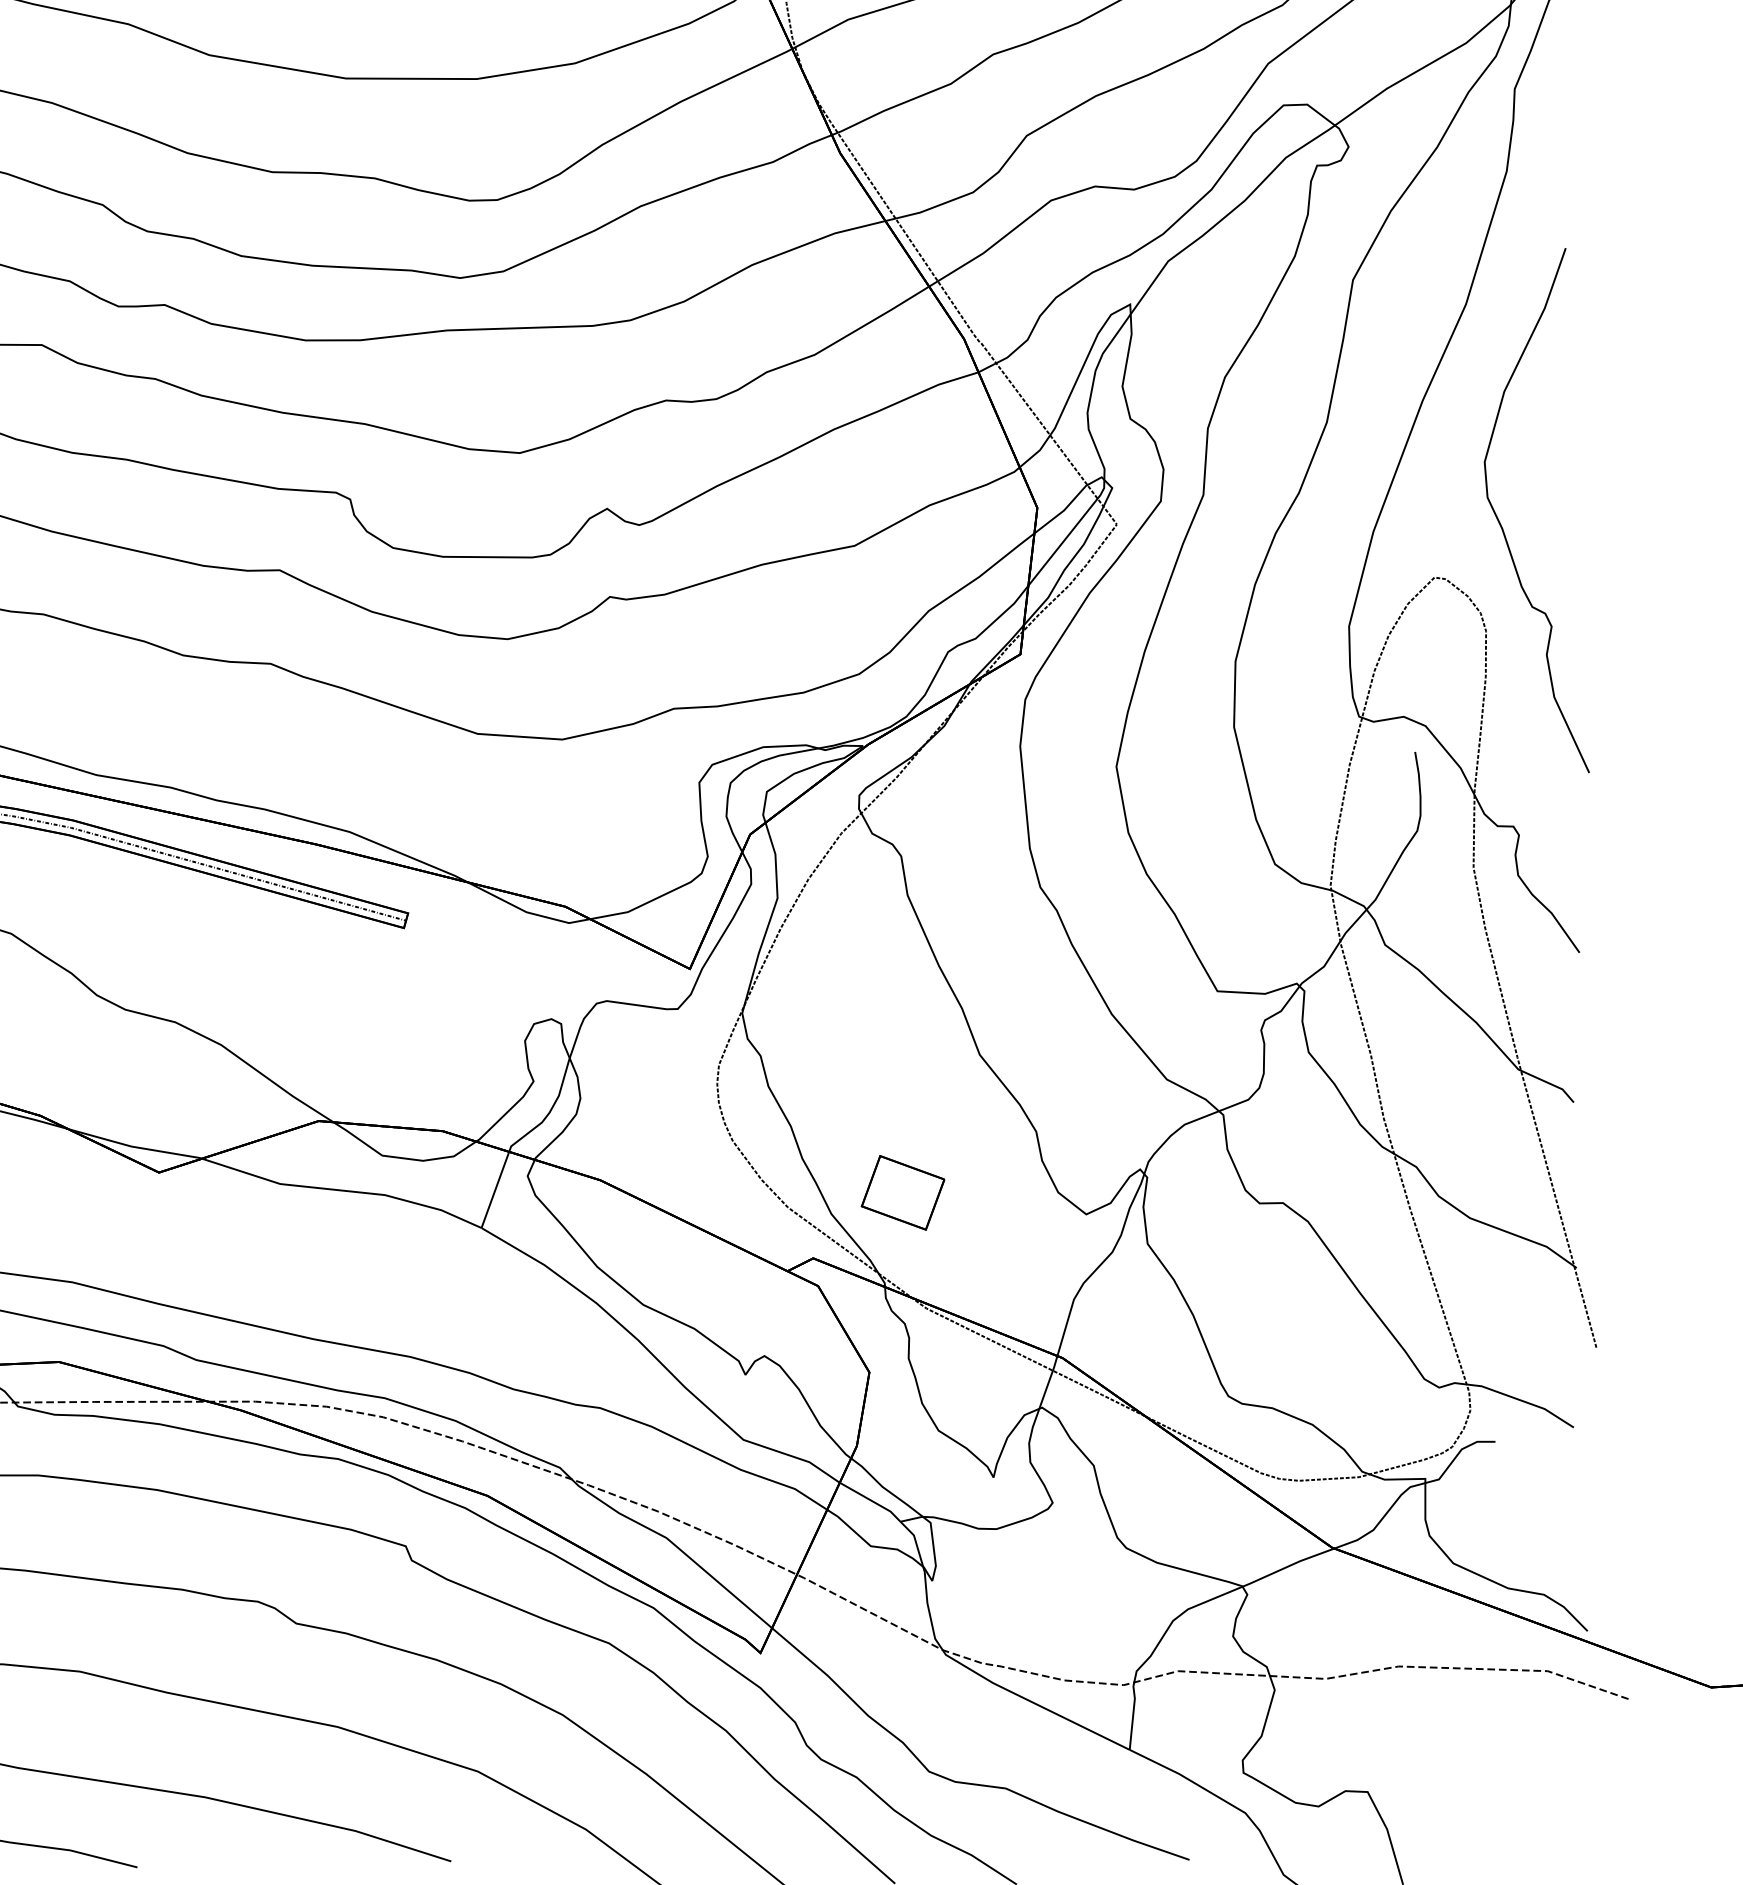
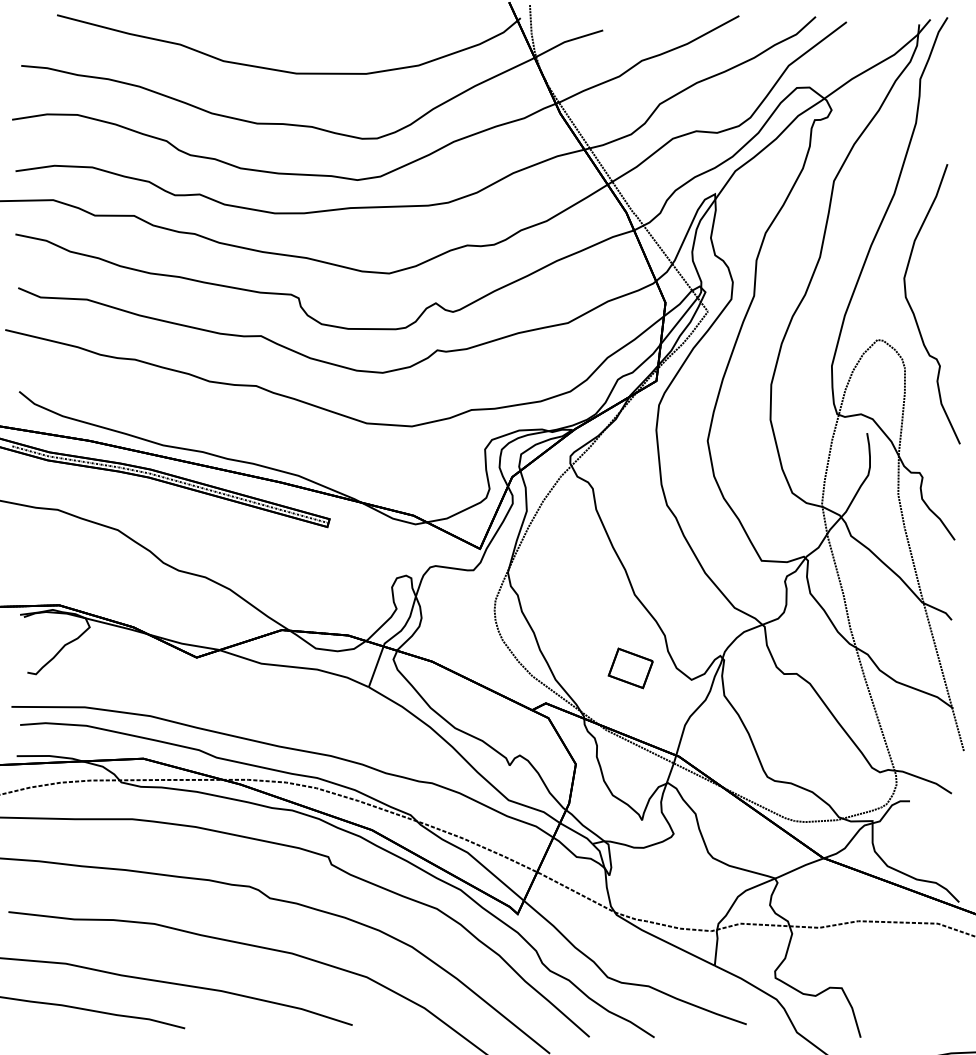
part: (902, 1193) -> (630, 668), moved

